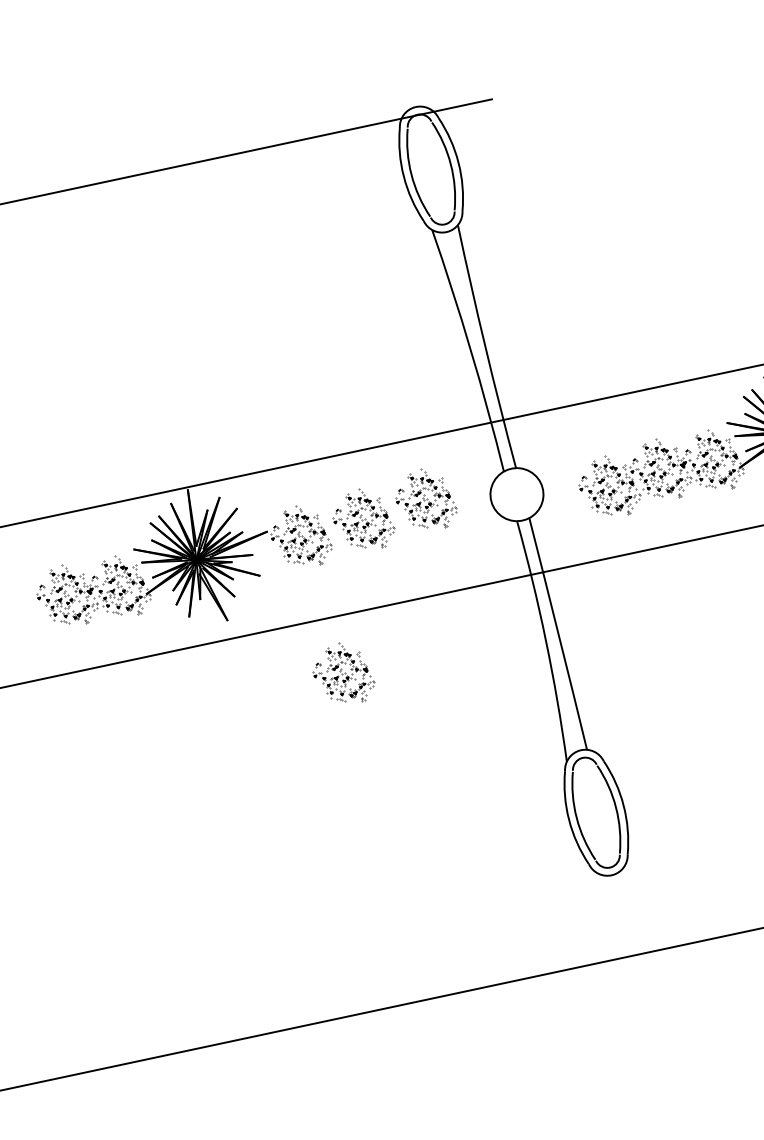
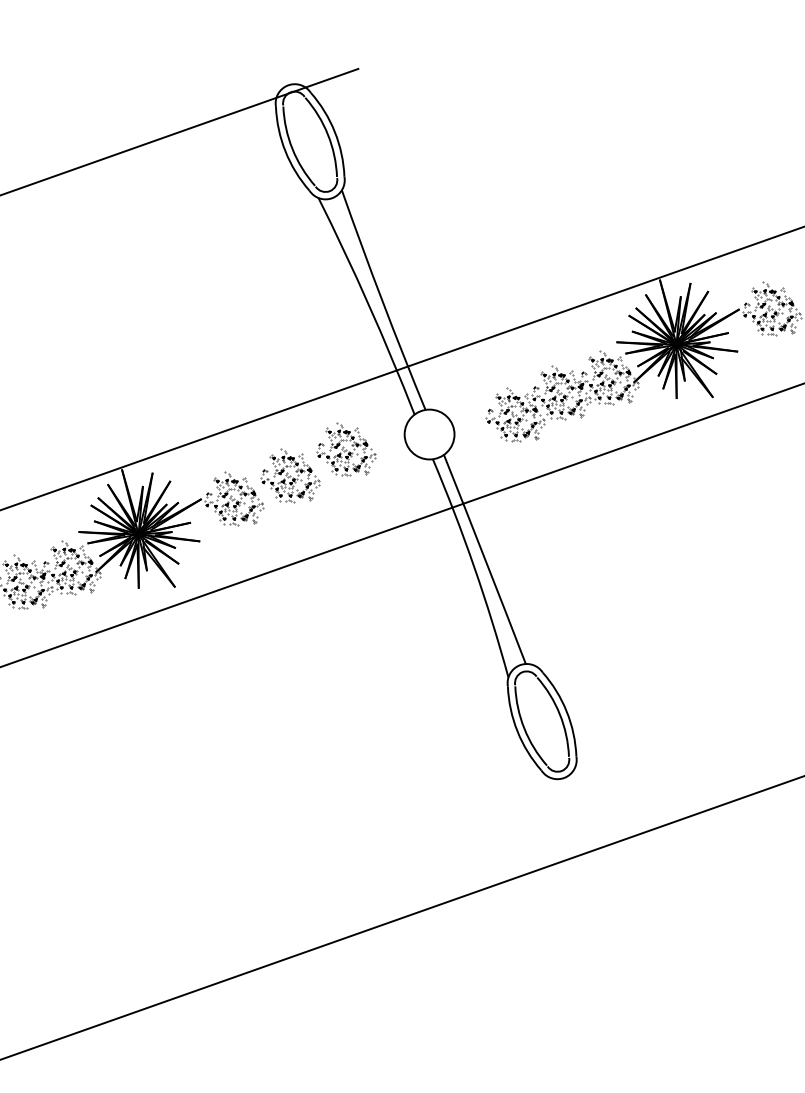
part: (344, 672) -> (290, 621), removed

